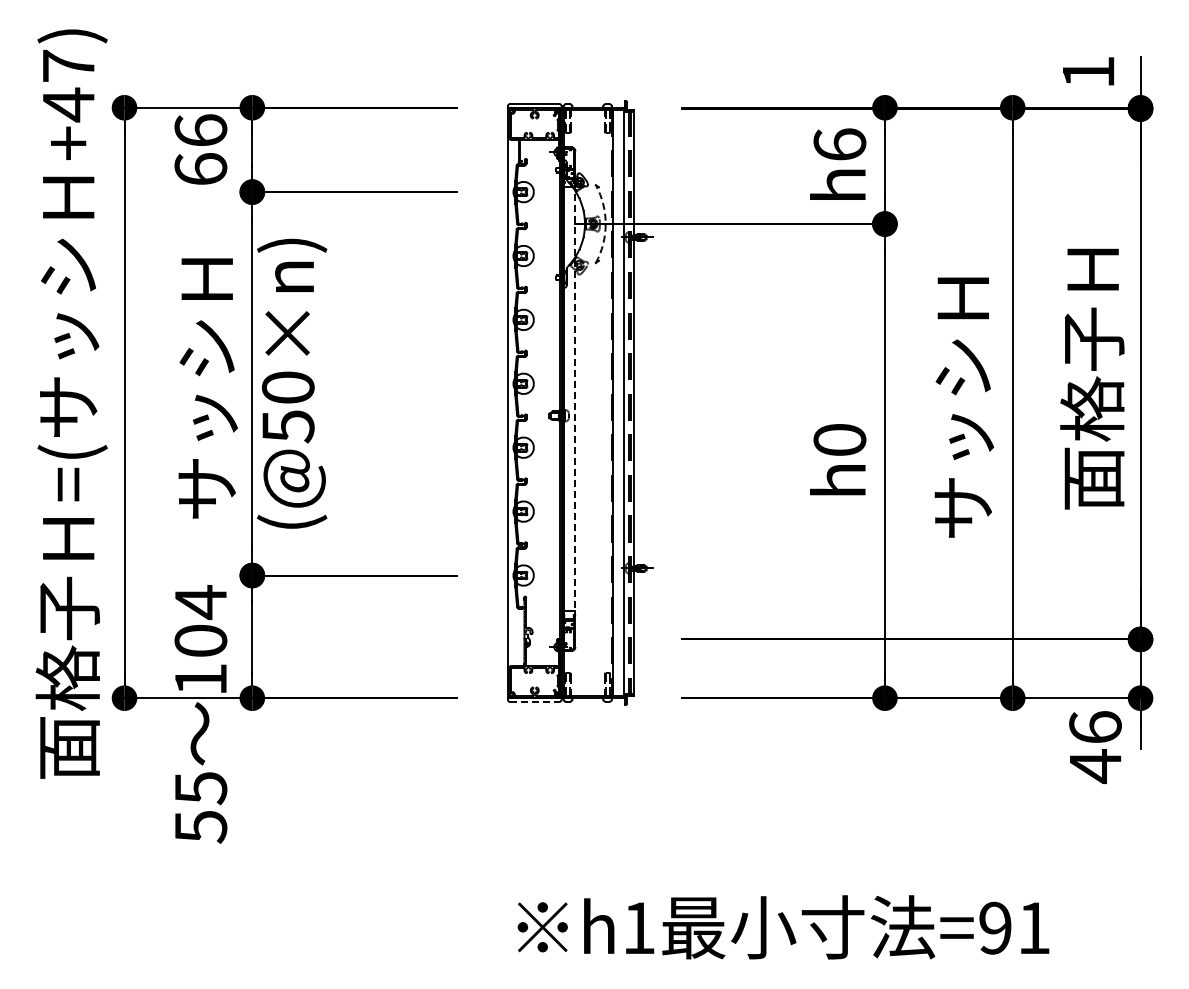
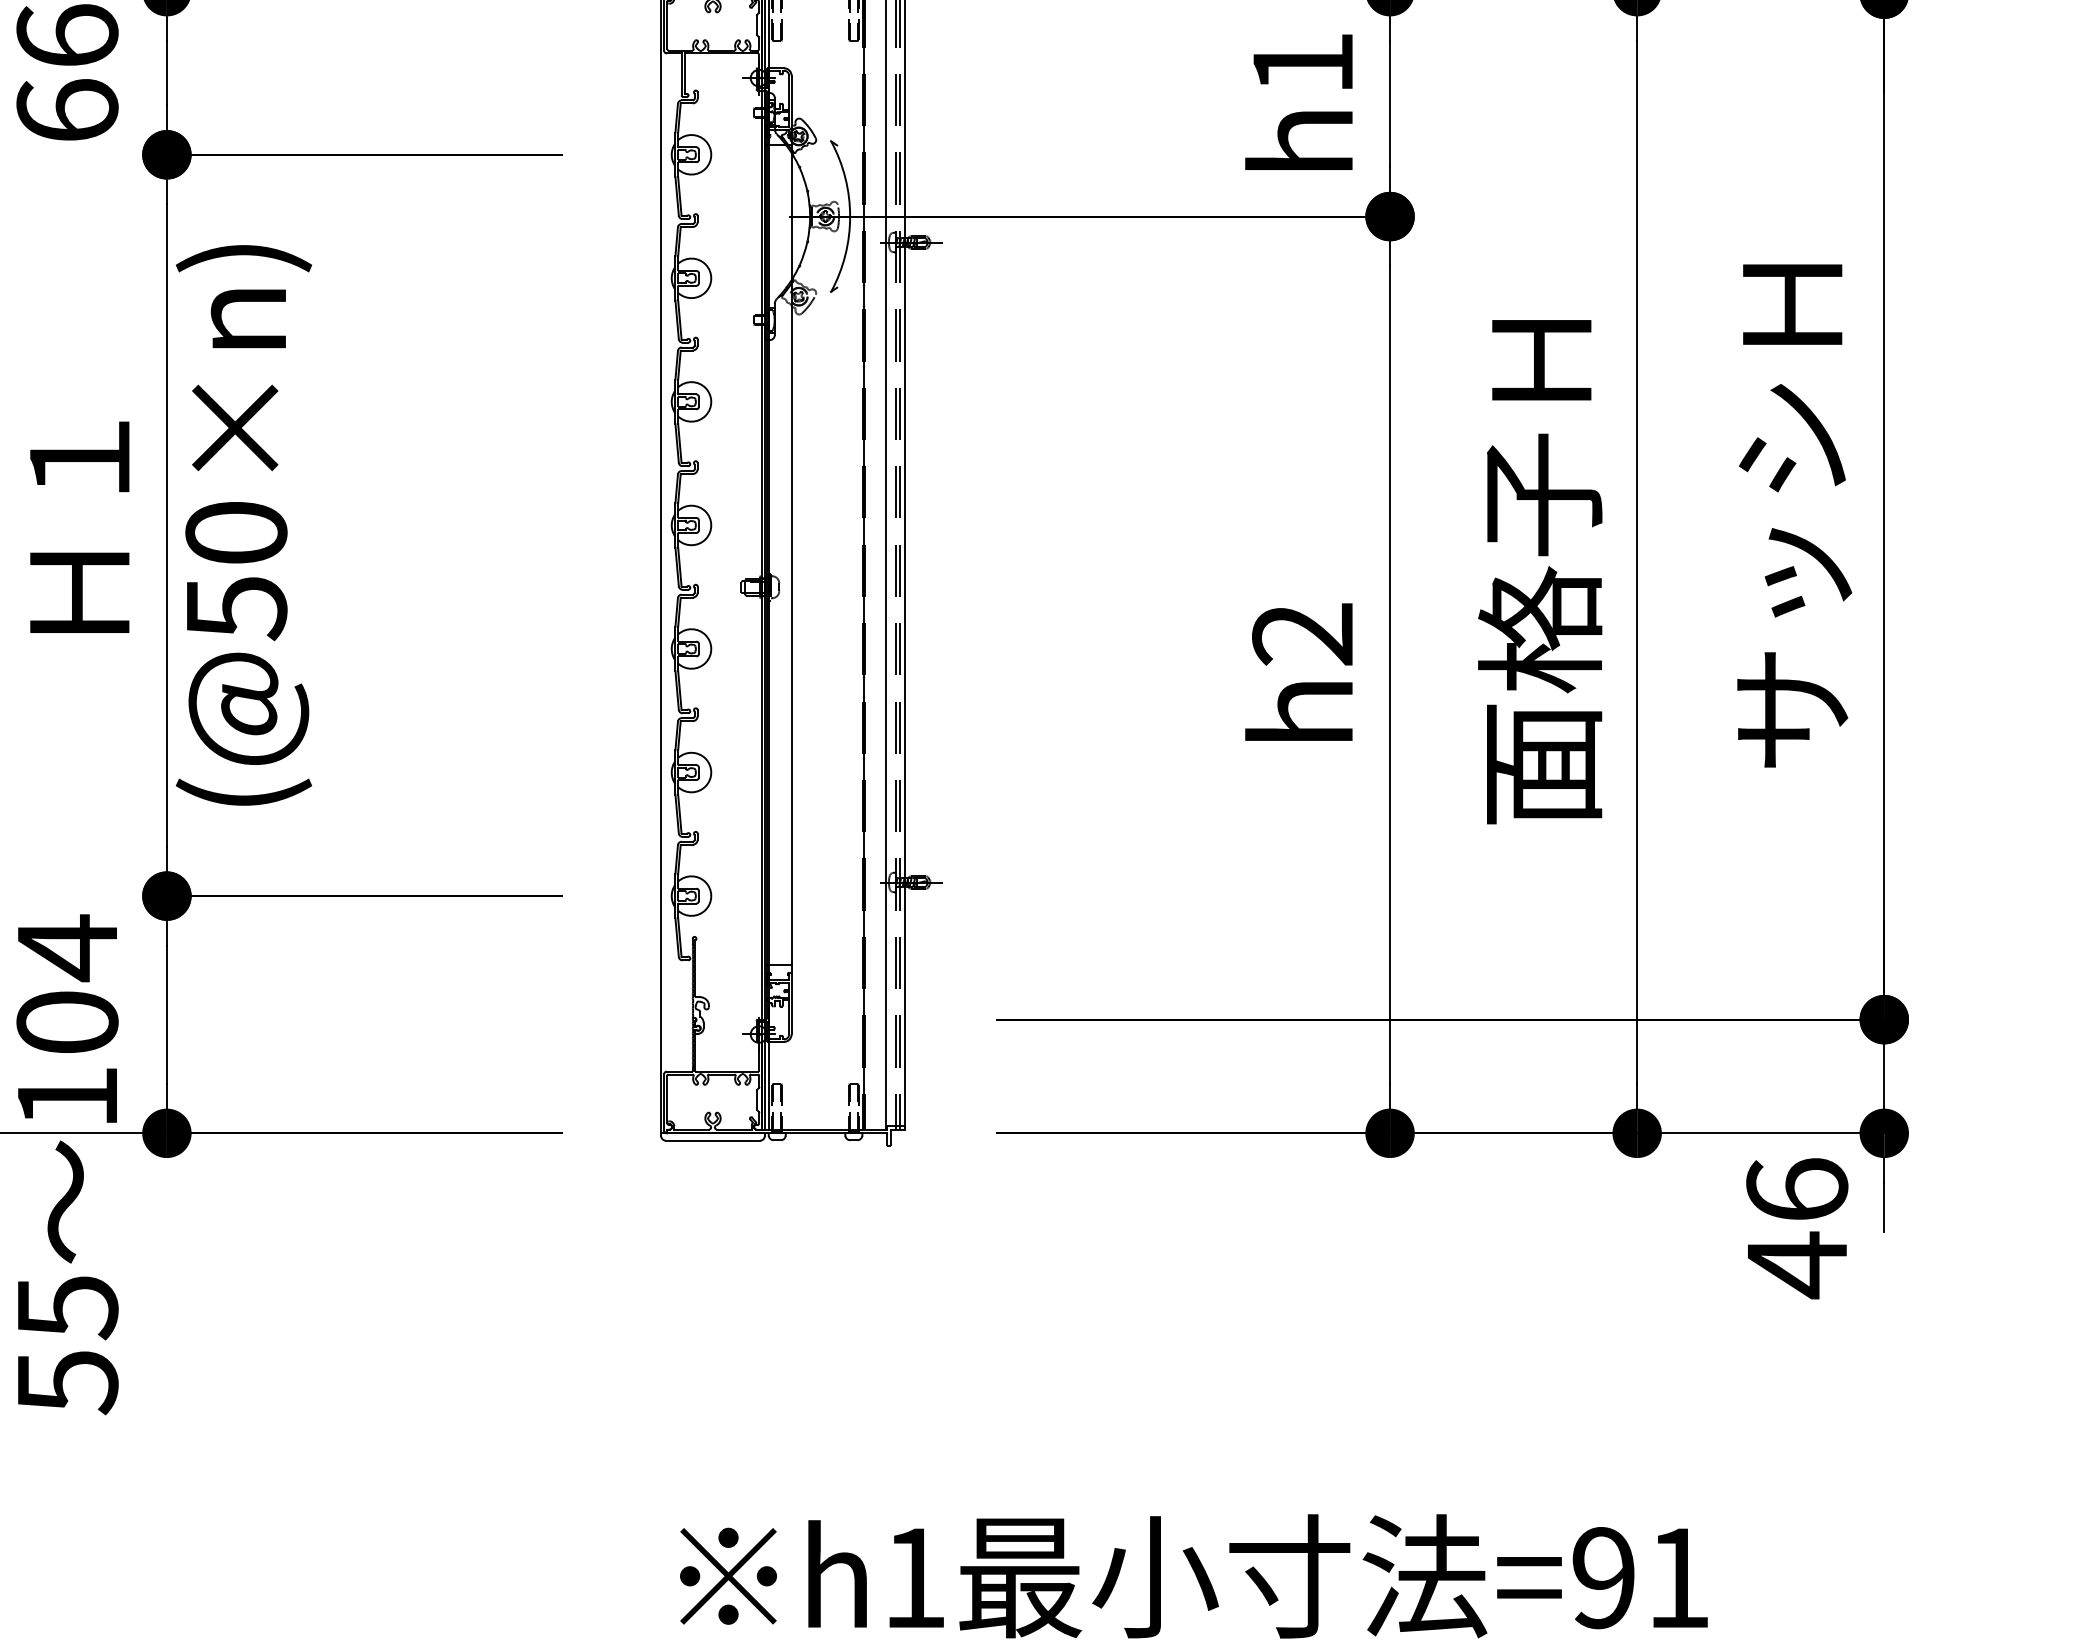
text: (839, 144) -> (1302, 62), h6 -> h1
arc: (605, 224) -> (849, 217), dashed -> solid
text: (207, 388) -> (80, 534), サッシＨ -> Ｈ１
line: (575, 399) -> (791, 555), dashed -> solid
text: (1092, 408) -> (1791, 573), 面格子Ｈ -> サッシＨ
text: (962, 437) -> (1540, 629), サッシＨ -> 面格子Ｈ
text: (839, 440) -> (1302, 635), h0 -> h2
line: (535, 702) -> (714, 1141), dashed -> solid

